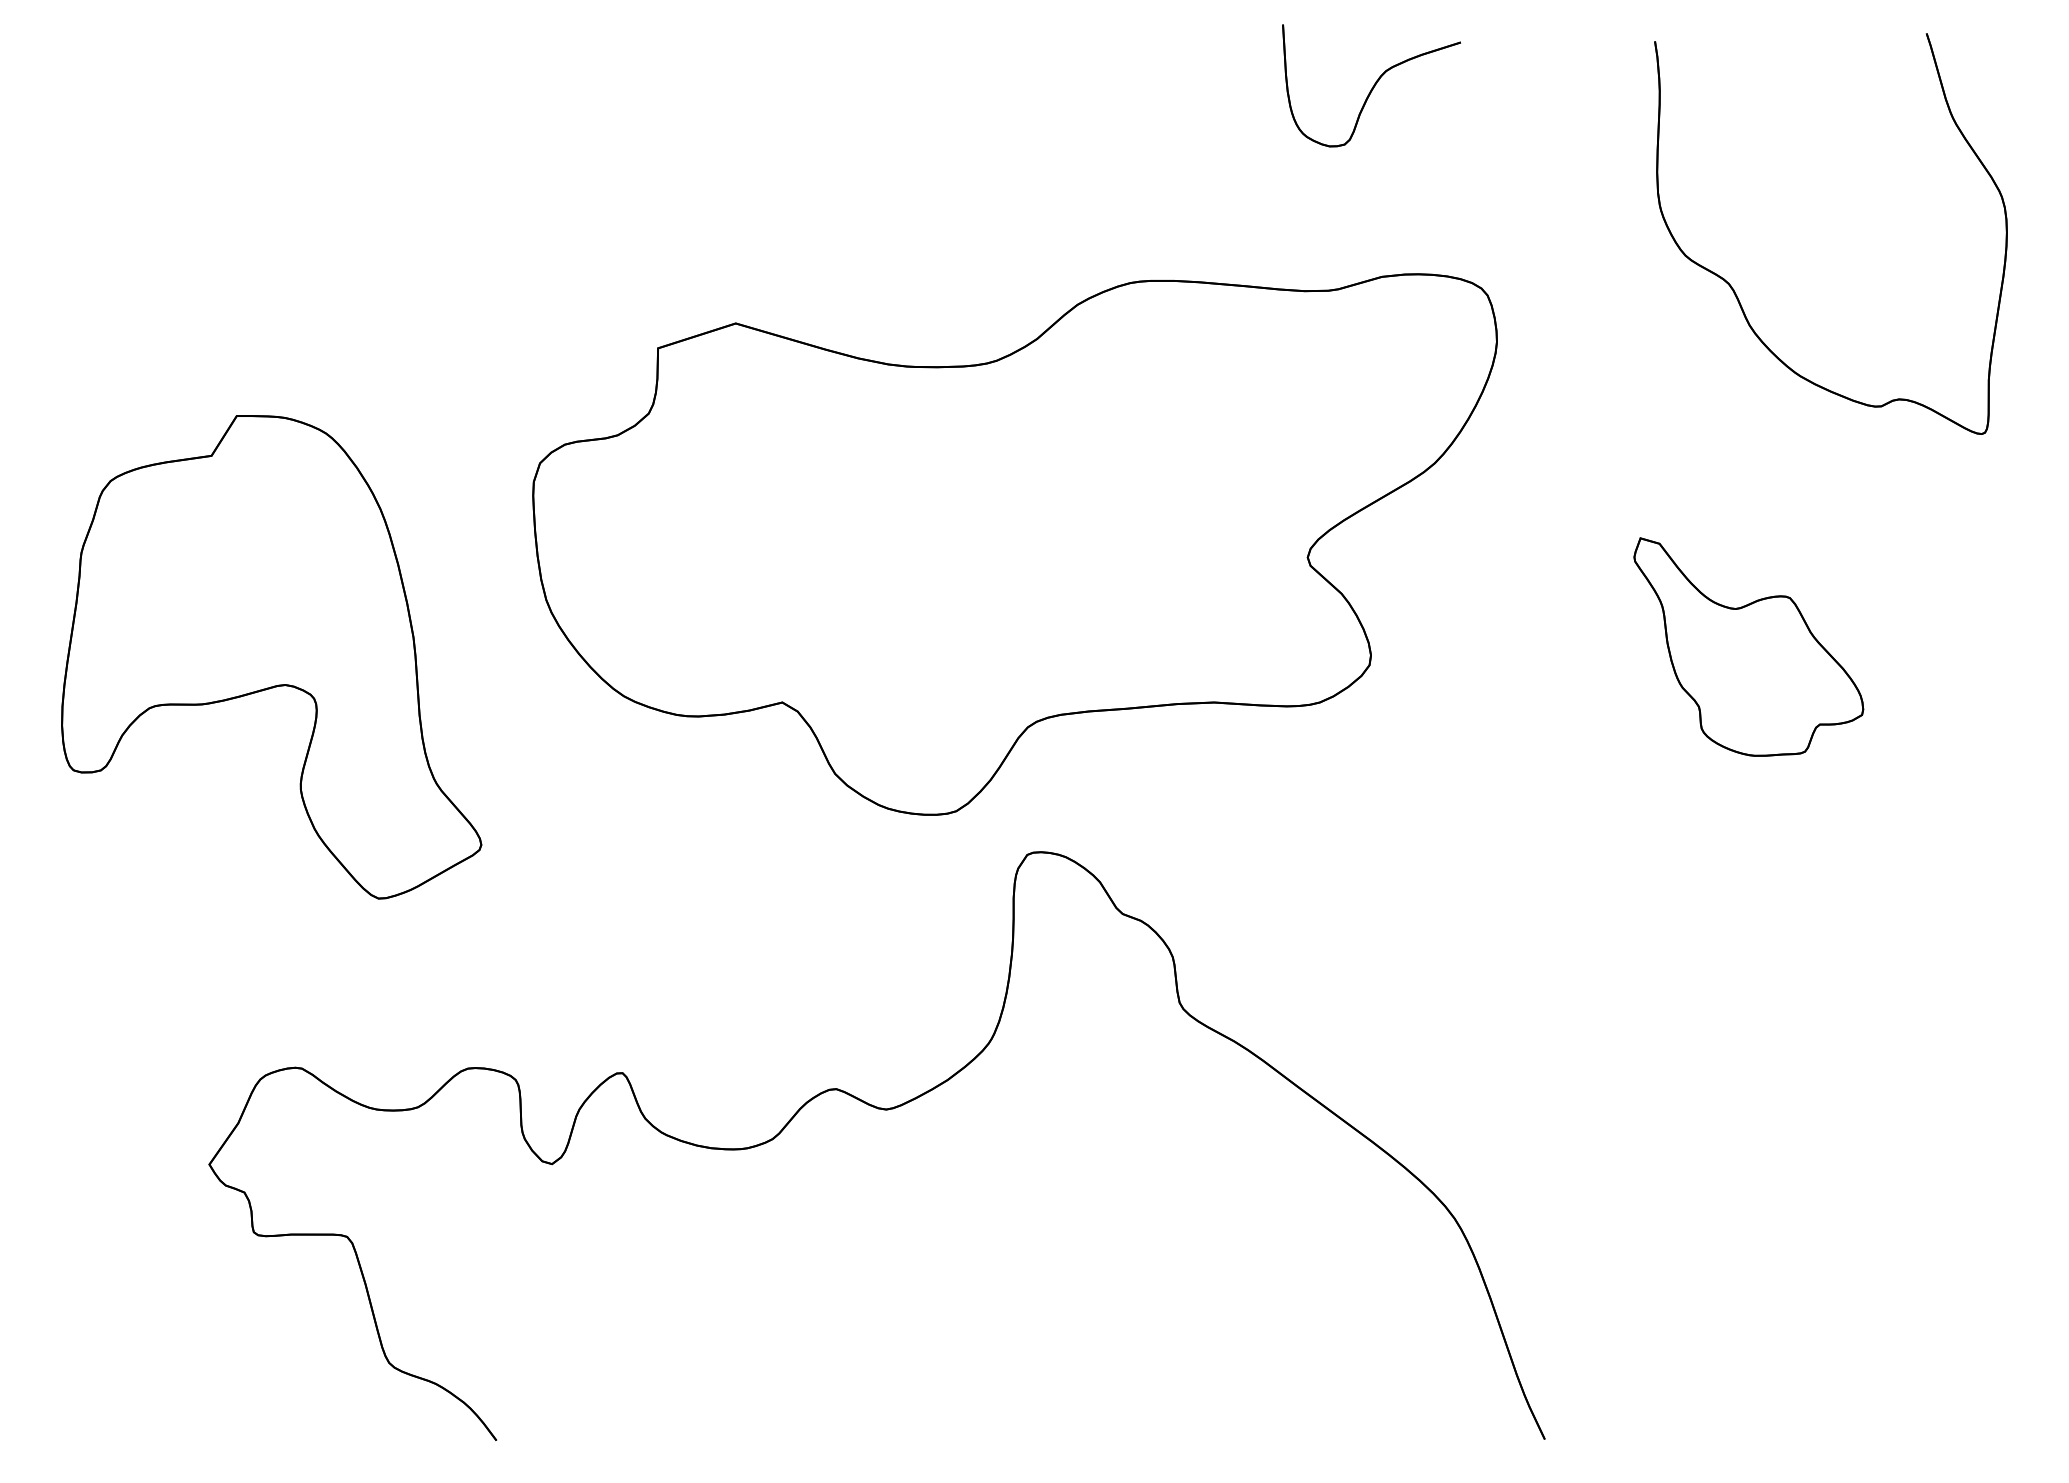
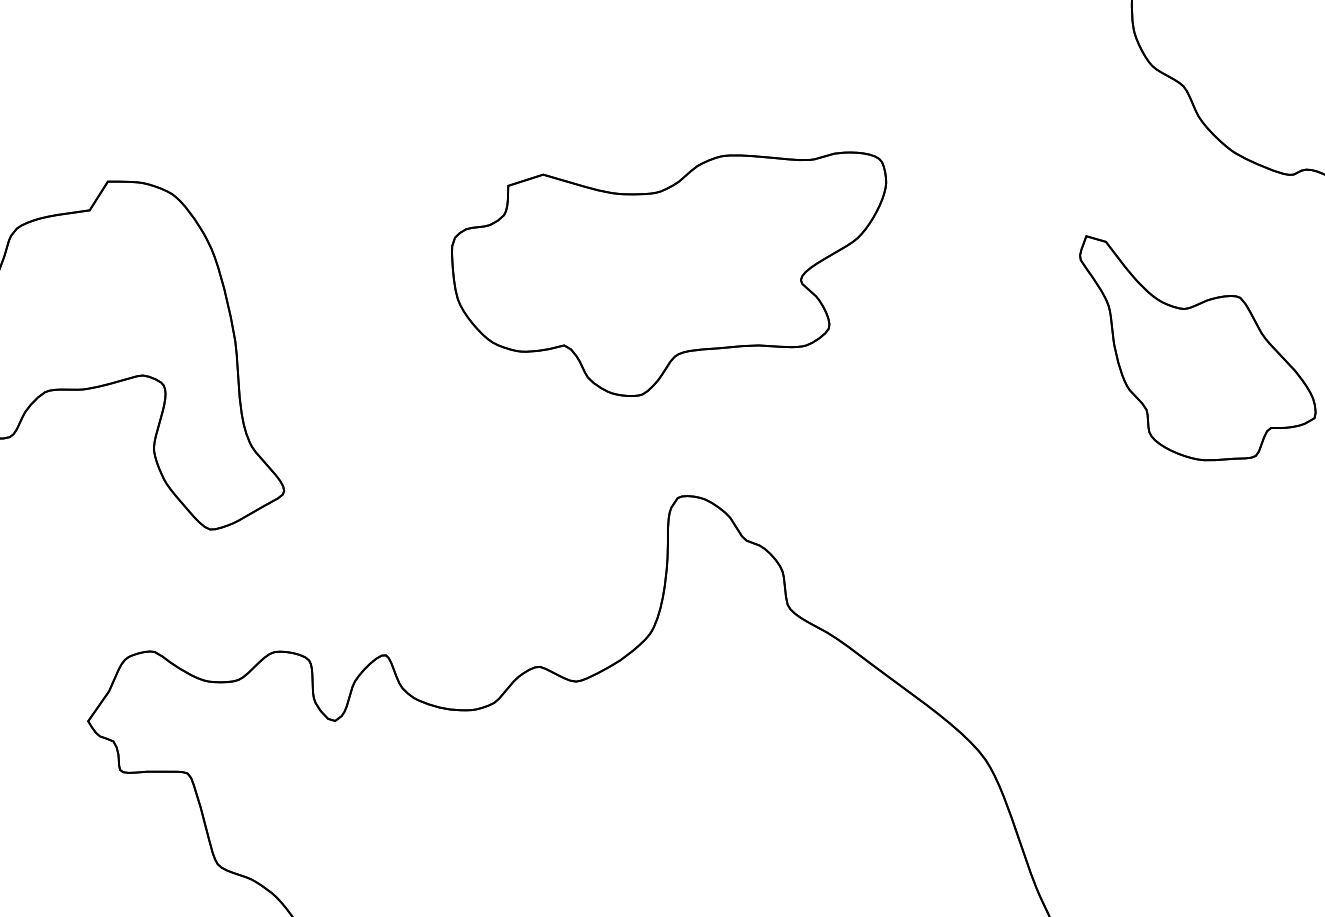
part: (1015, 544) -> (669, 274), size x0.62
part: (1748, 646) -> (1197, 347), size x1.43

